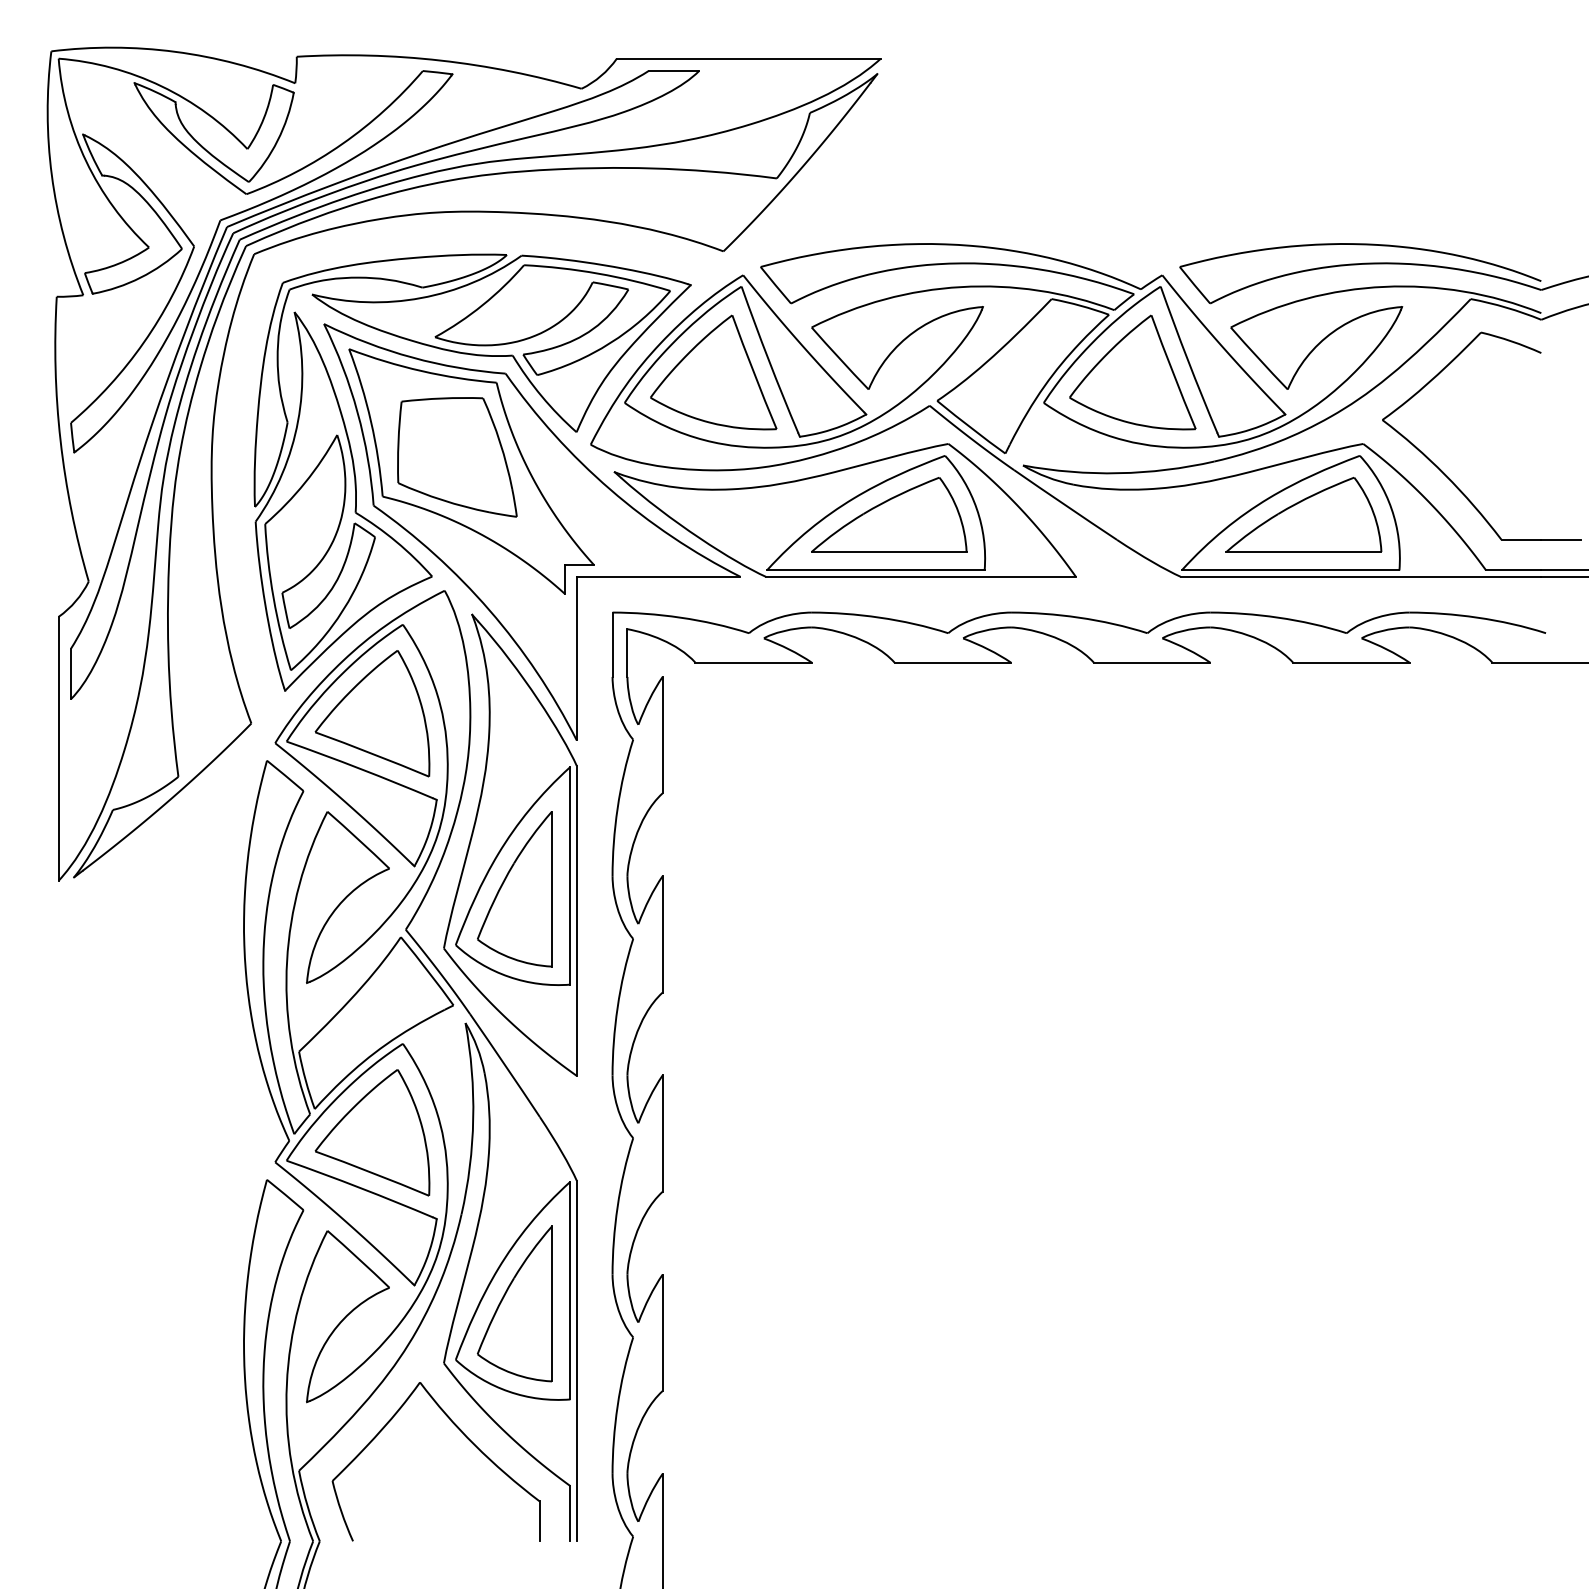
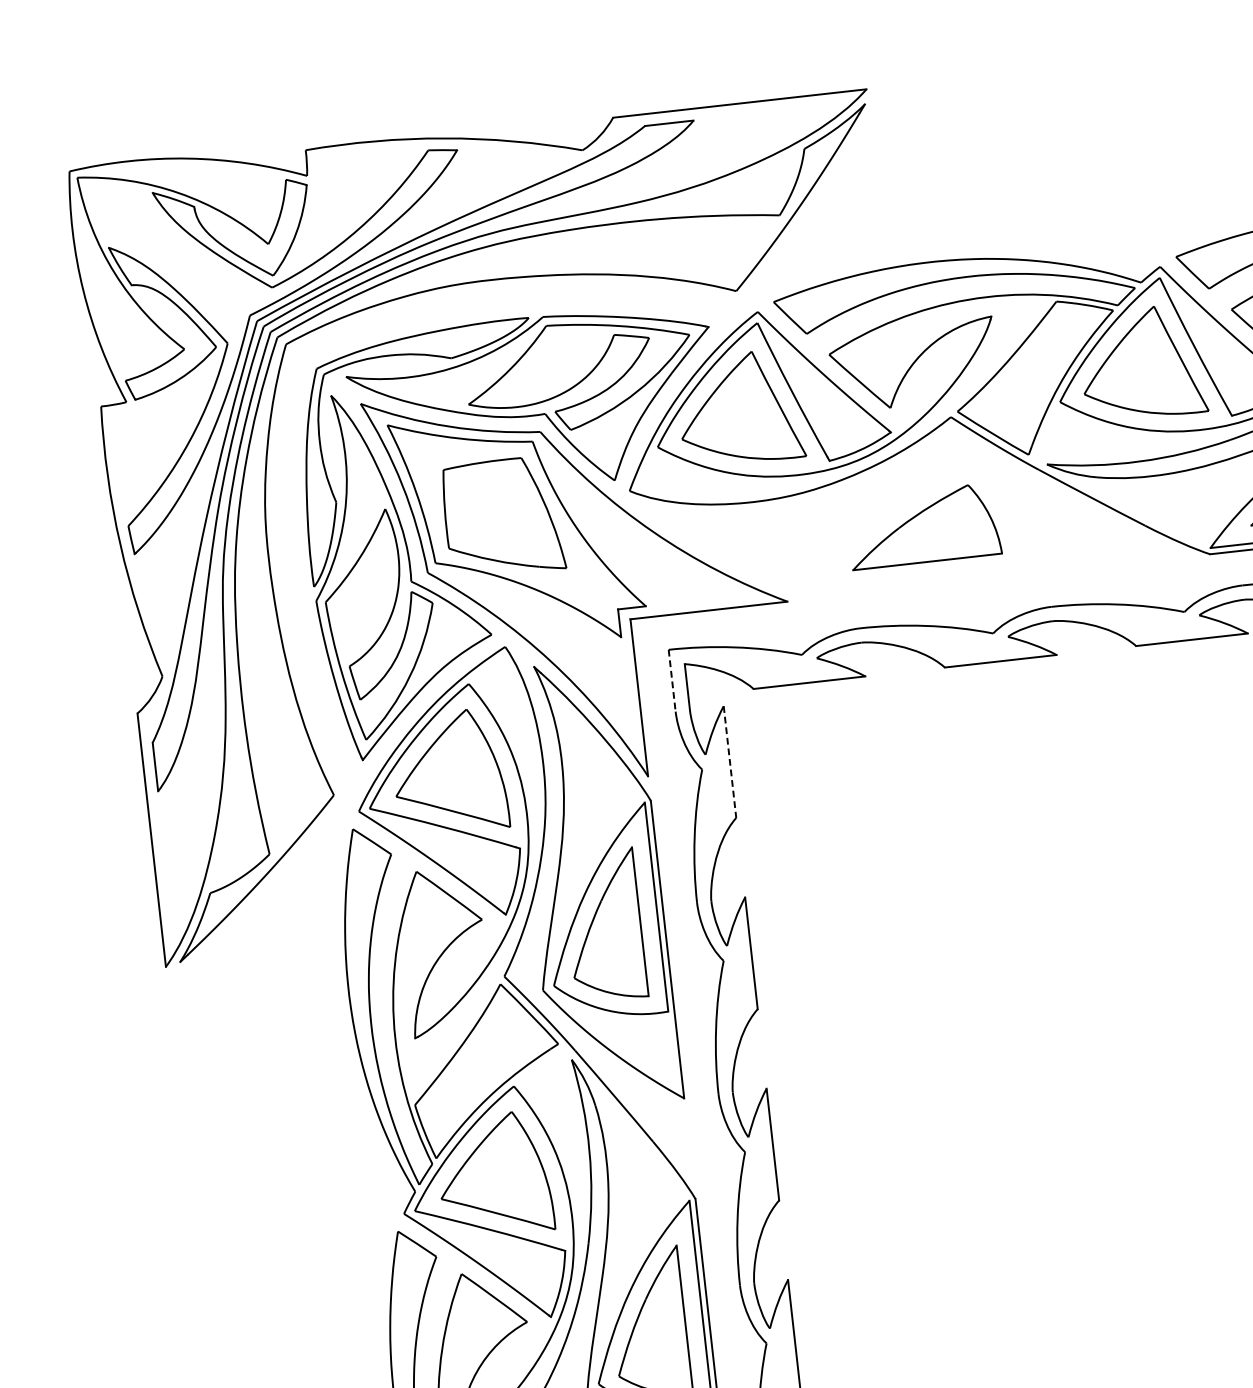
part: (844, 510) -> (880, 526), removed
line: (612, 645) -> (672, 681), solid -> dashed
line: (662, 735) -> (729, 762), solid -> dashed

